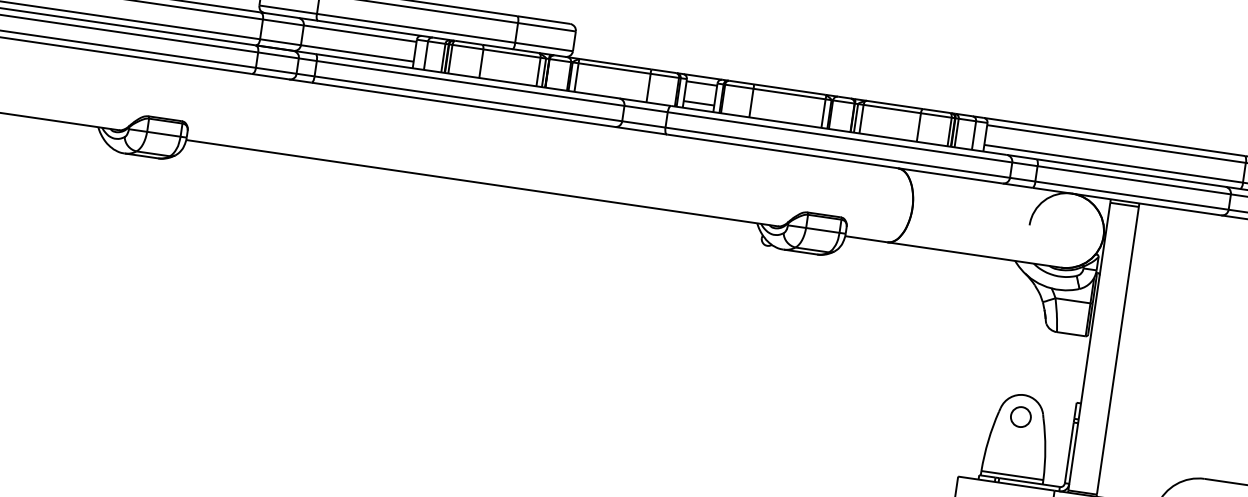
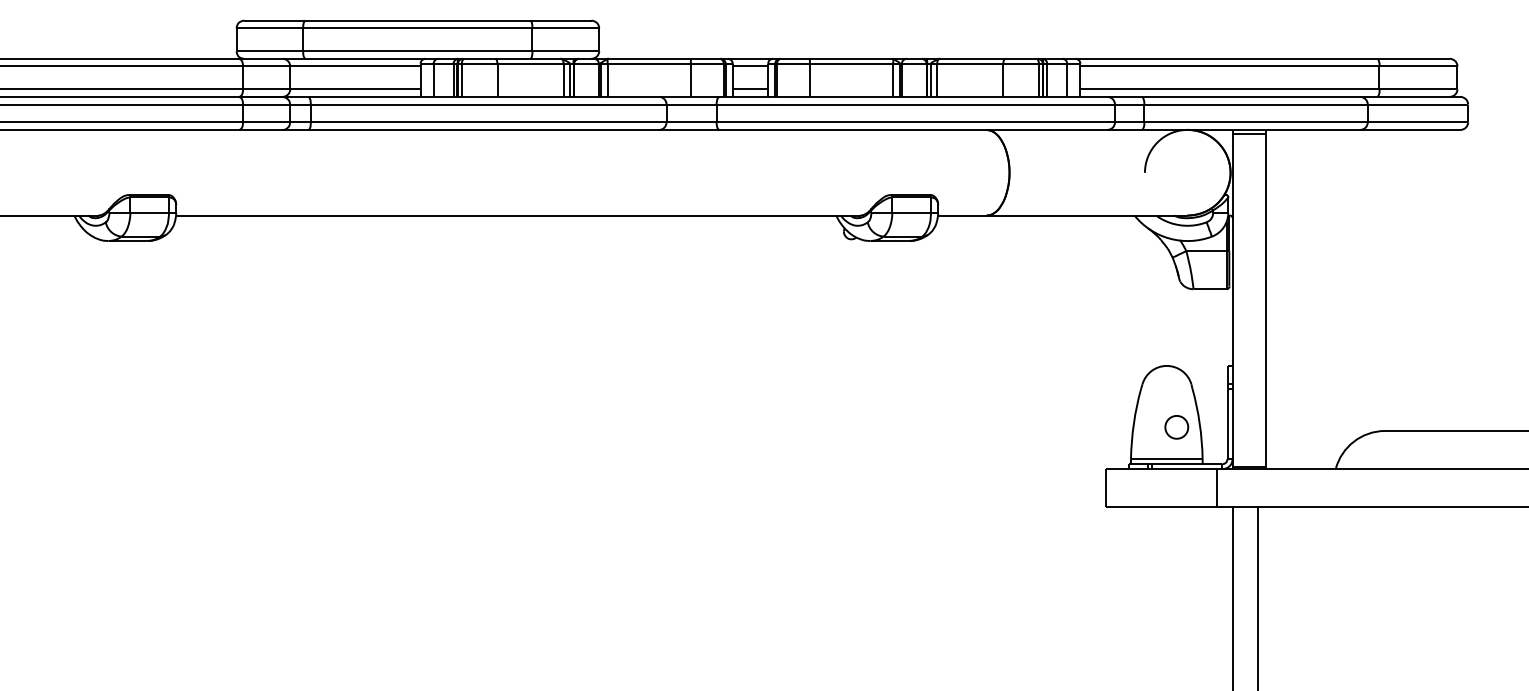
part: (1020, 417) -> (1176, 427), moved

